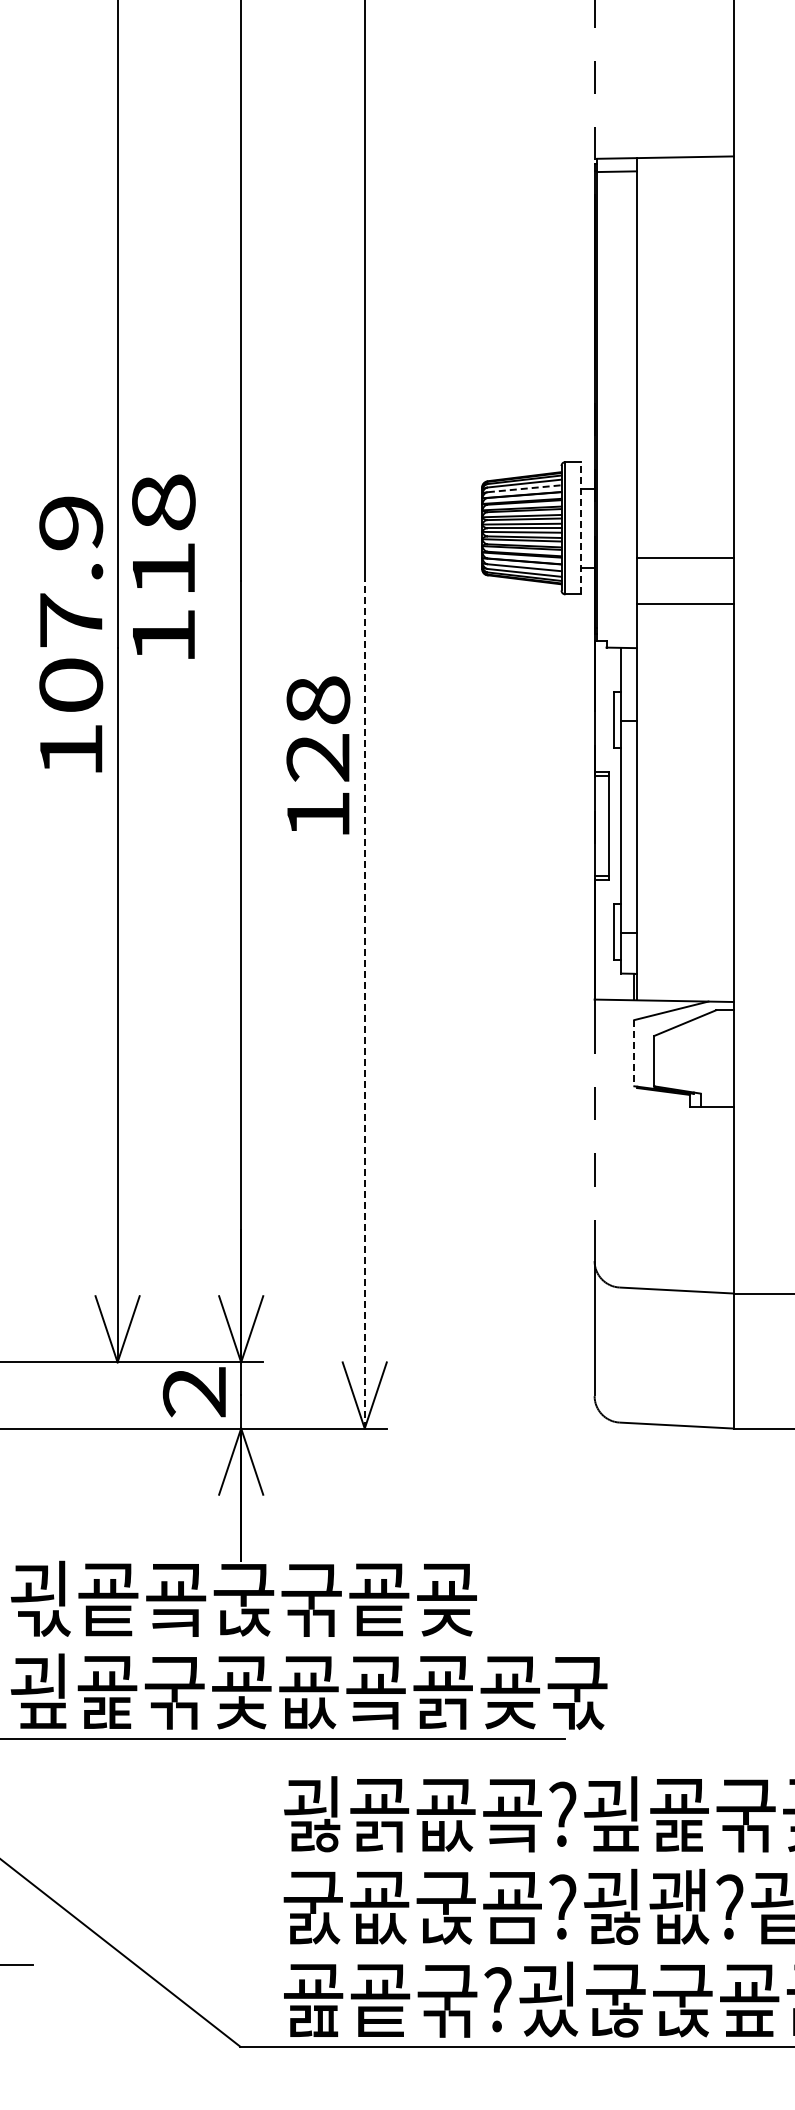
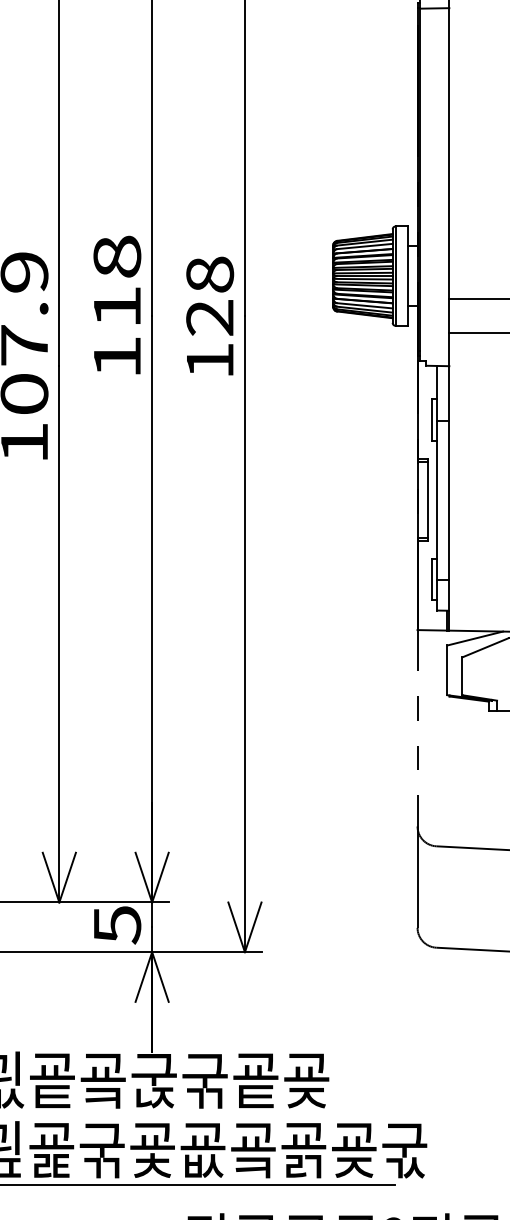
line: (524, 488) -> (364, 246), dashed -> solid
line: (581, 527) -> (407, 275), dashed -> solid
text: (163, 566) -> (117, 304), moved
text: (318, 755) -> (210, 316), moved
line: (364, 1004) -> (244, 633), dashed -> solid
line: (634, 1053) -> (447, 670), dashed -> solid
text: (194, 1392) -> (117, 925), 2 -> 5

